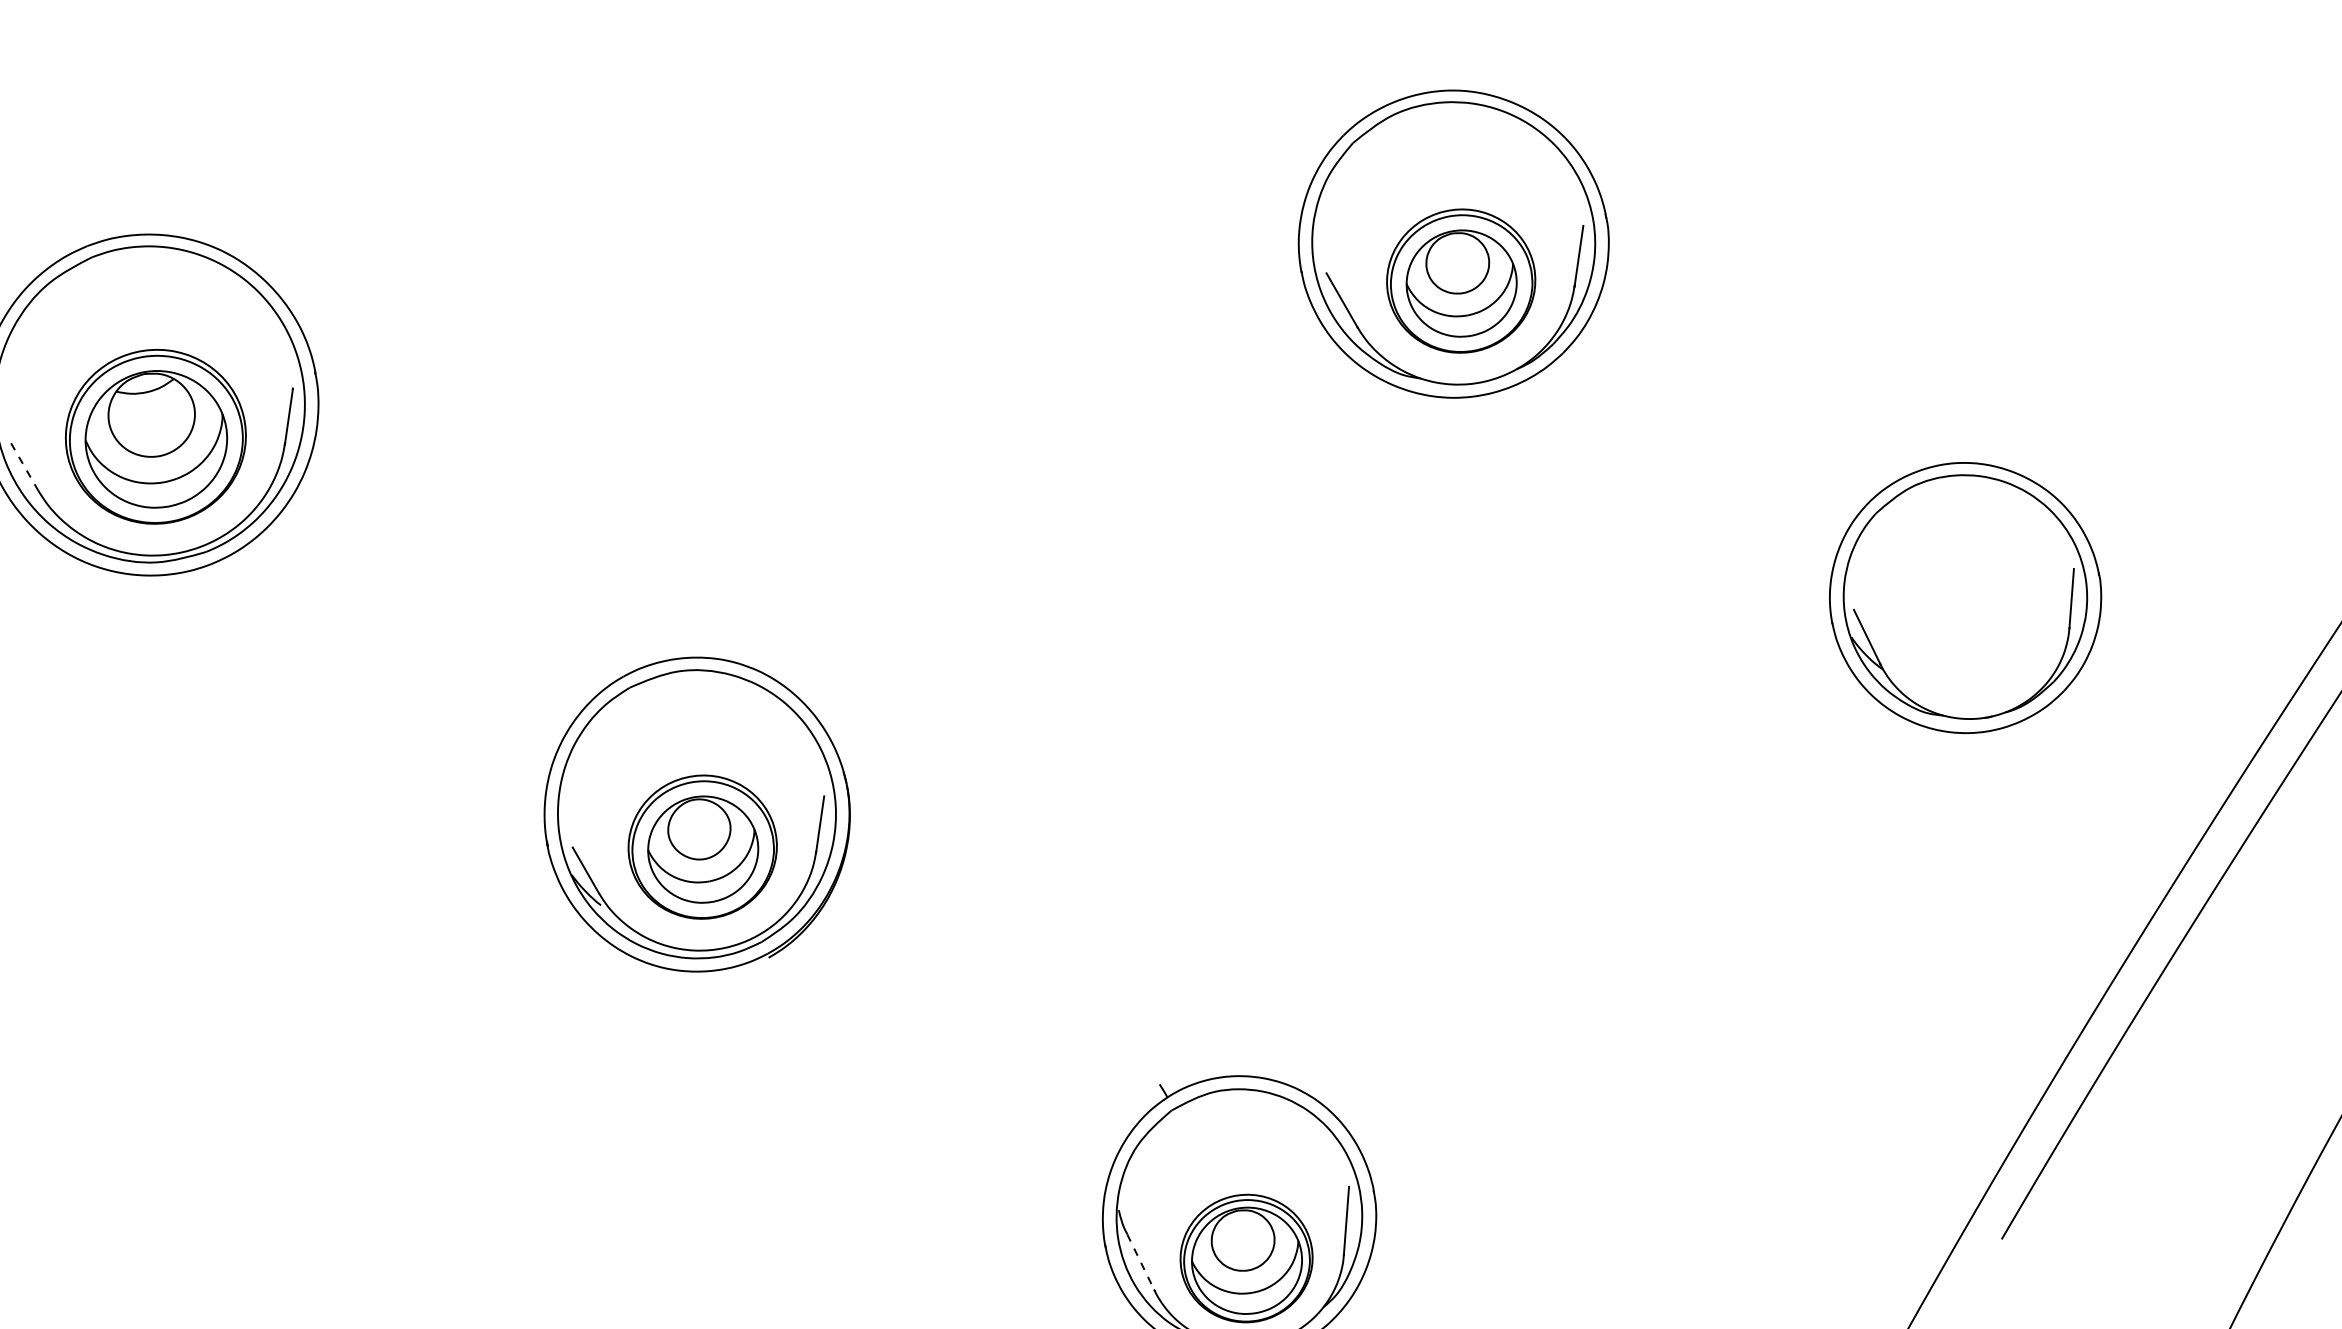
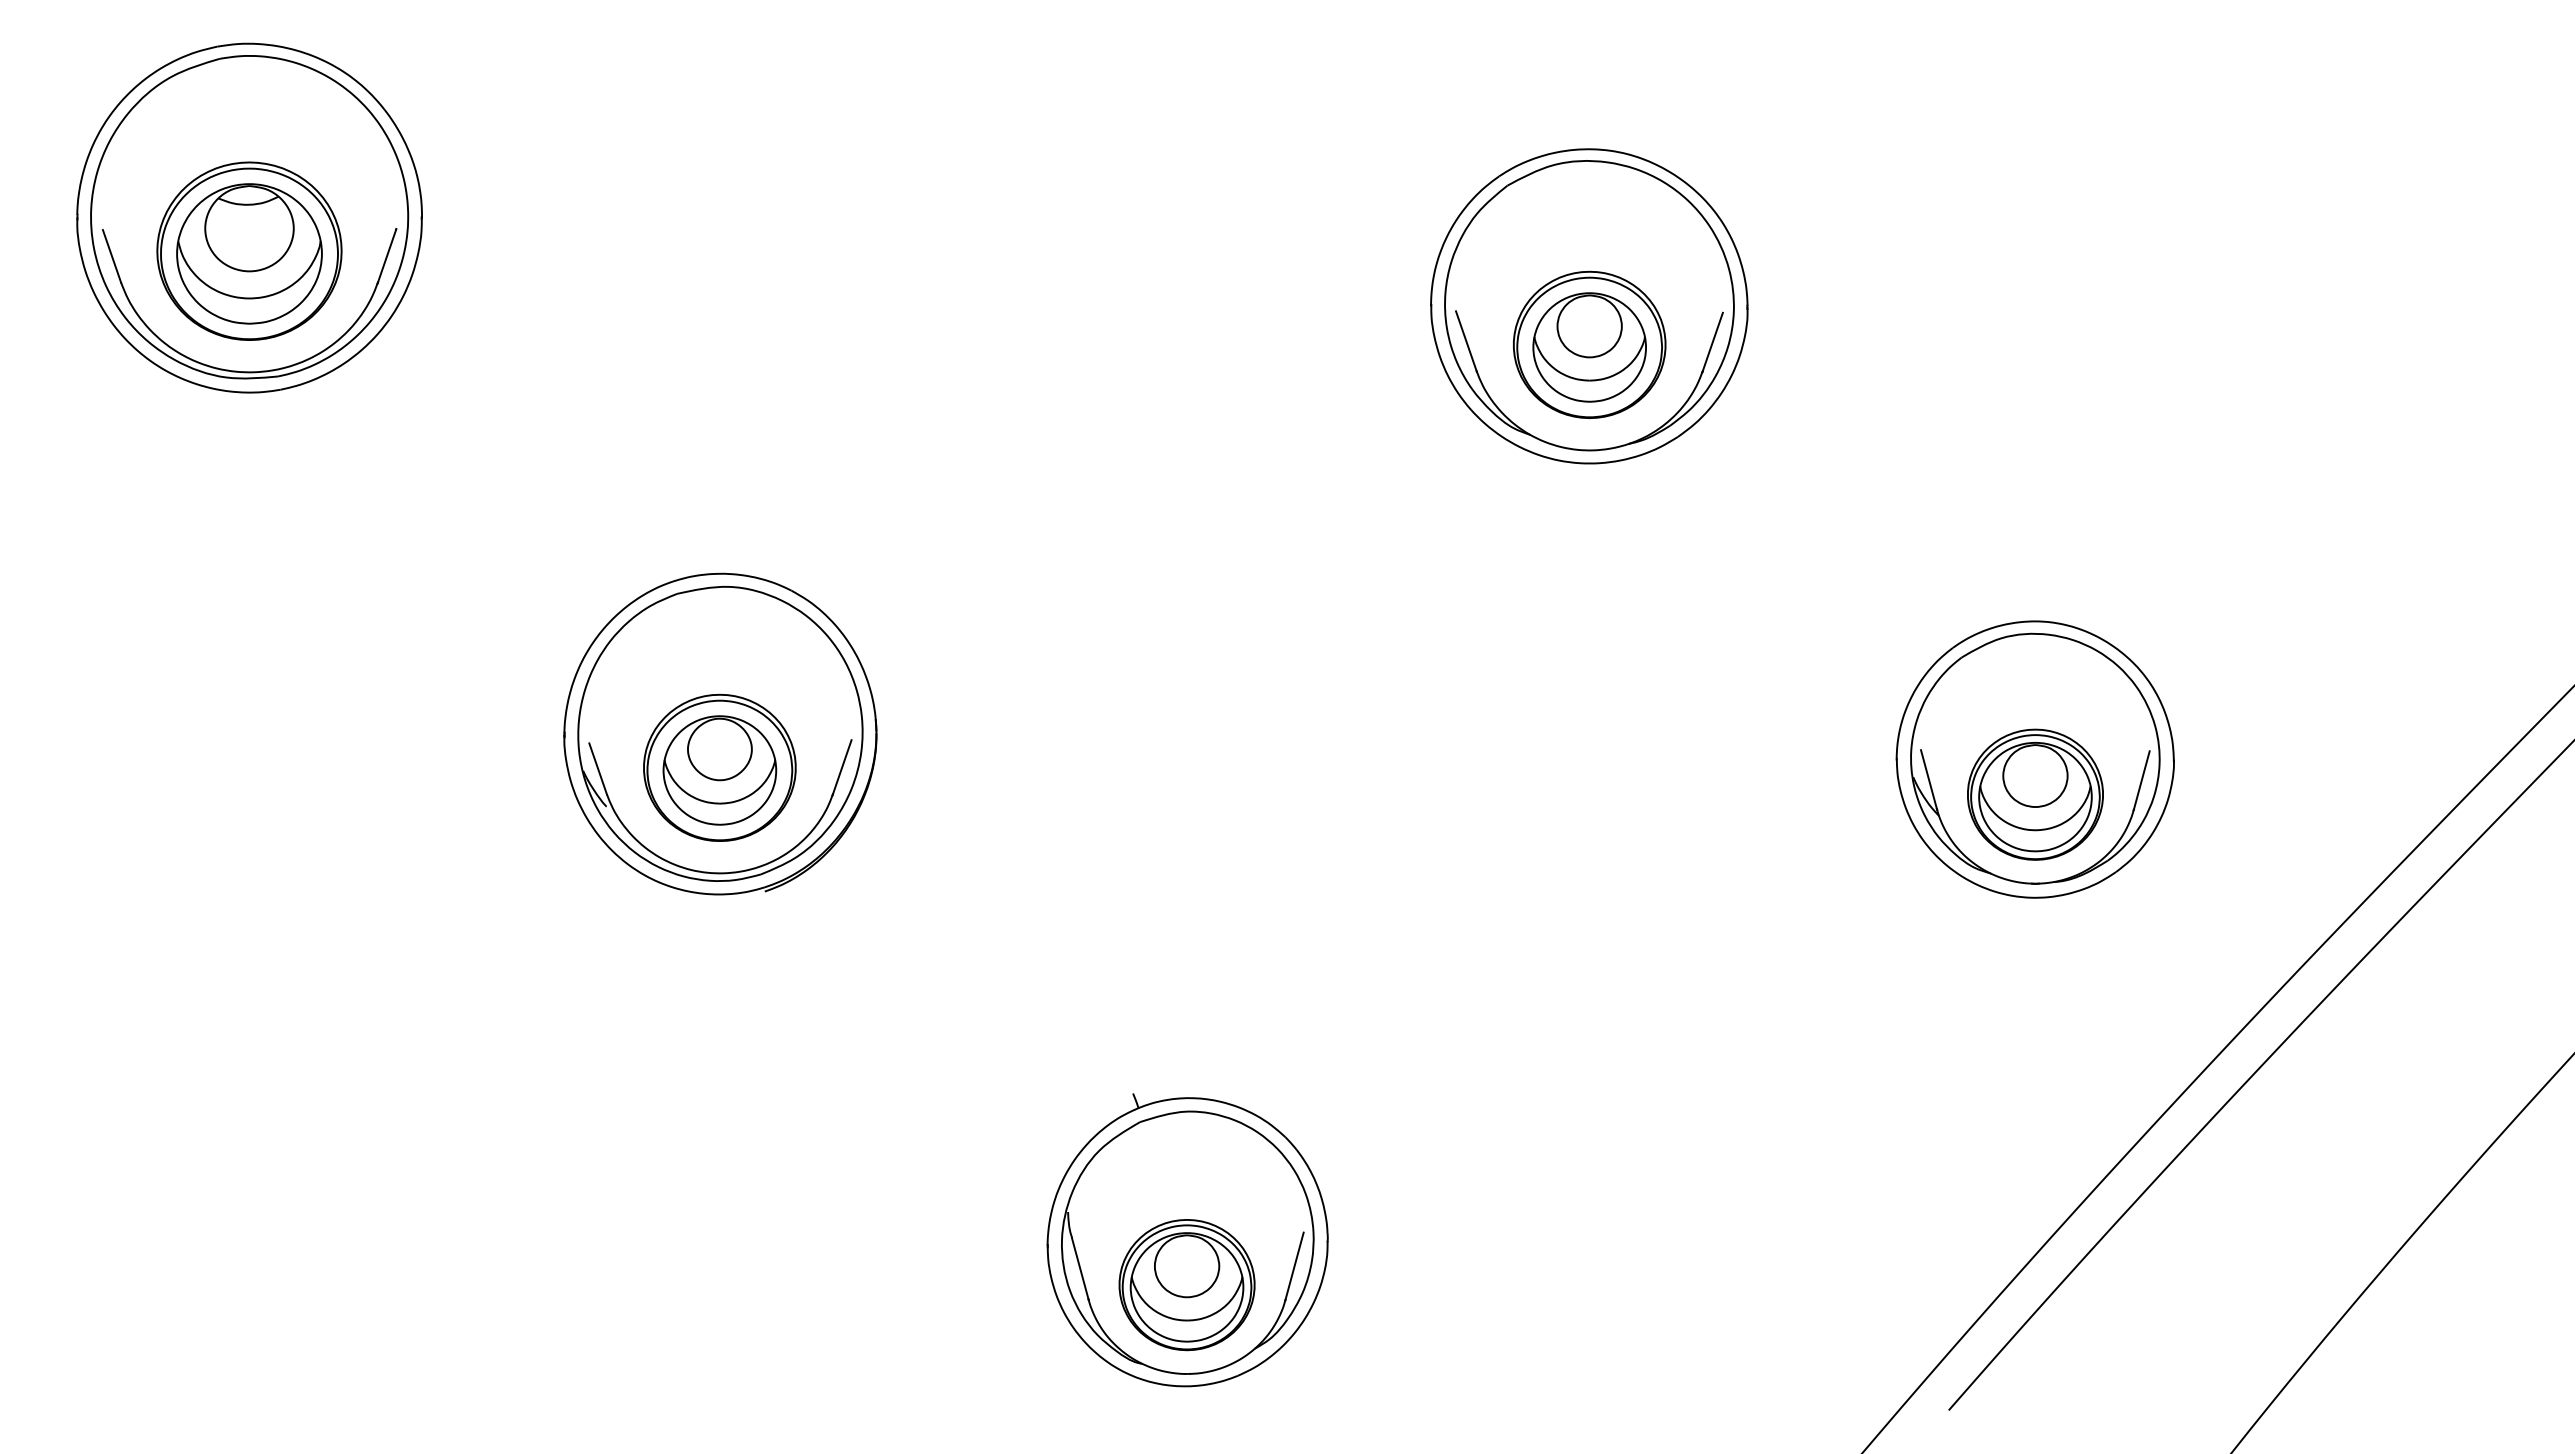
line: (24, 467) -> (111, 256), dashed -> solid
part: (1972, 631) -> (2035, 794), added
line: (1141, 1263) -> (1080, 1269), dashed -> solid

